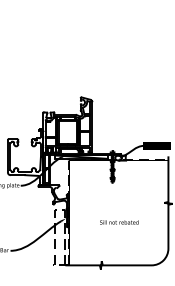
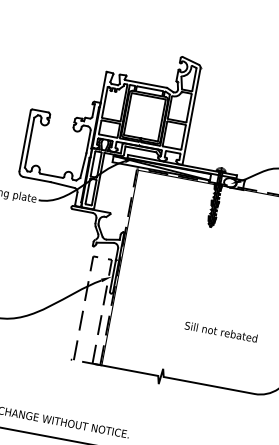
text: (119, 222) -> (221, 332), moved

